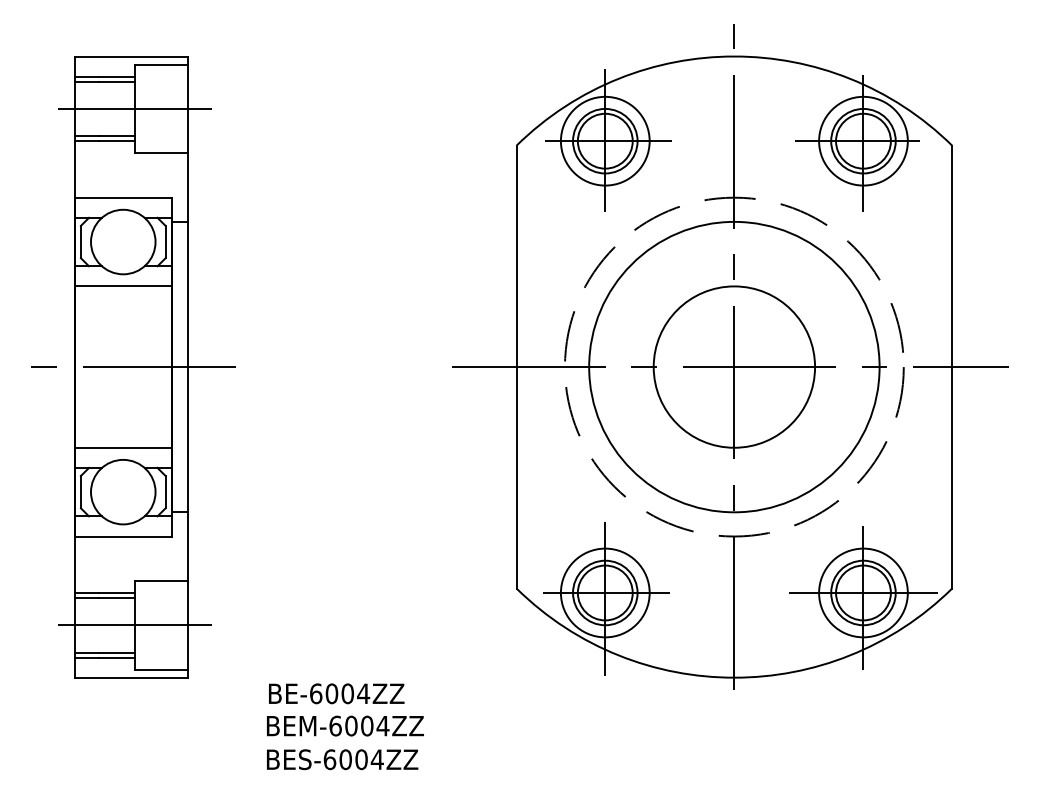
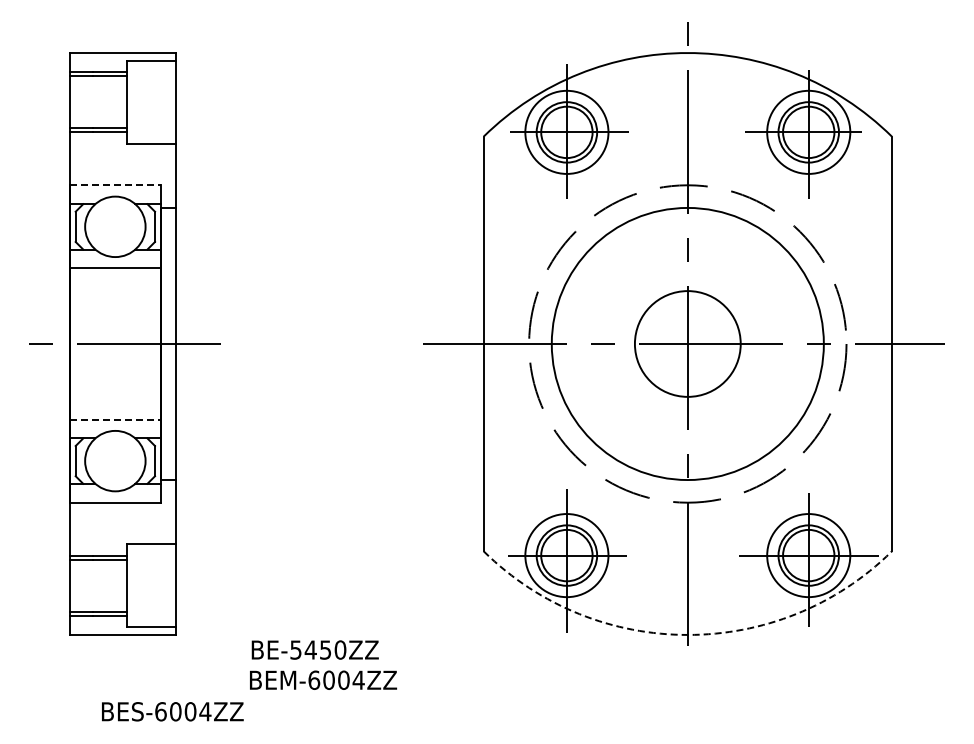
line: (134, 109) -> (125, 102), removed
line: (123, 197) -> (115, 185), solid -> dashed
circle: (734, 366) -> (687, 343), size x0.7
line: (123, 447) -> (115, 419), solid -> dashed
line: (134, 624) -> (125, 585), removed
arc: (734, 677) -> (687, 634), solid -> dashed
text: (340, 693) -> (318, 649), BE-6004ZZ -> BE-5450ZZ
text: (342, 759) -> (172, 711), moved

